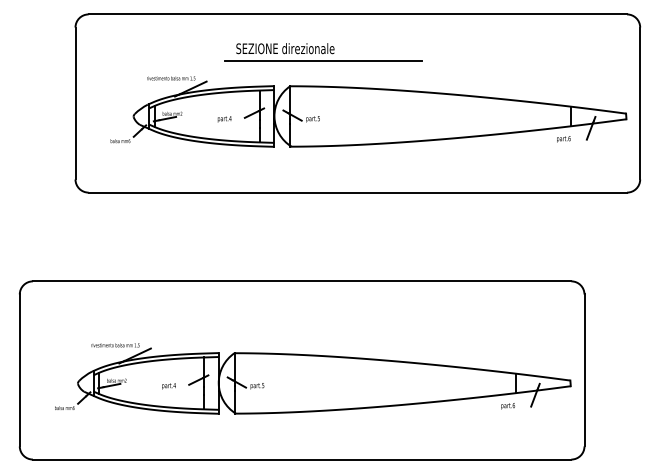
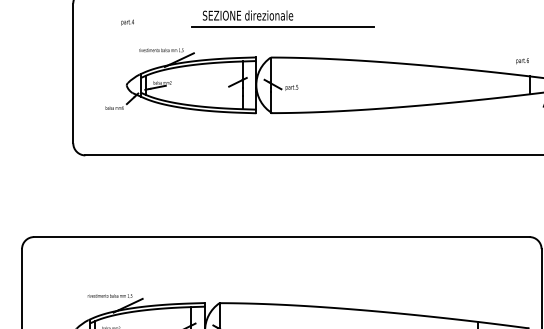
part: (323, 52) -> (283, 19), moved
text: (224, 119) -> (127, 22), moved
text: (563, 139) -> (522, 61), moved

